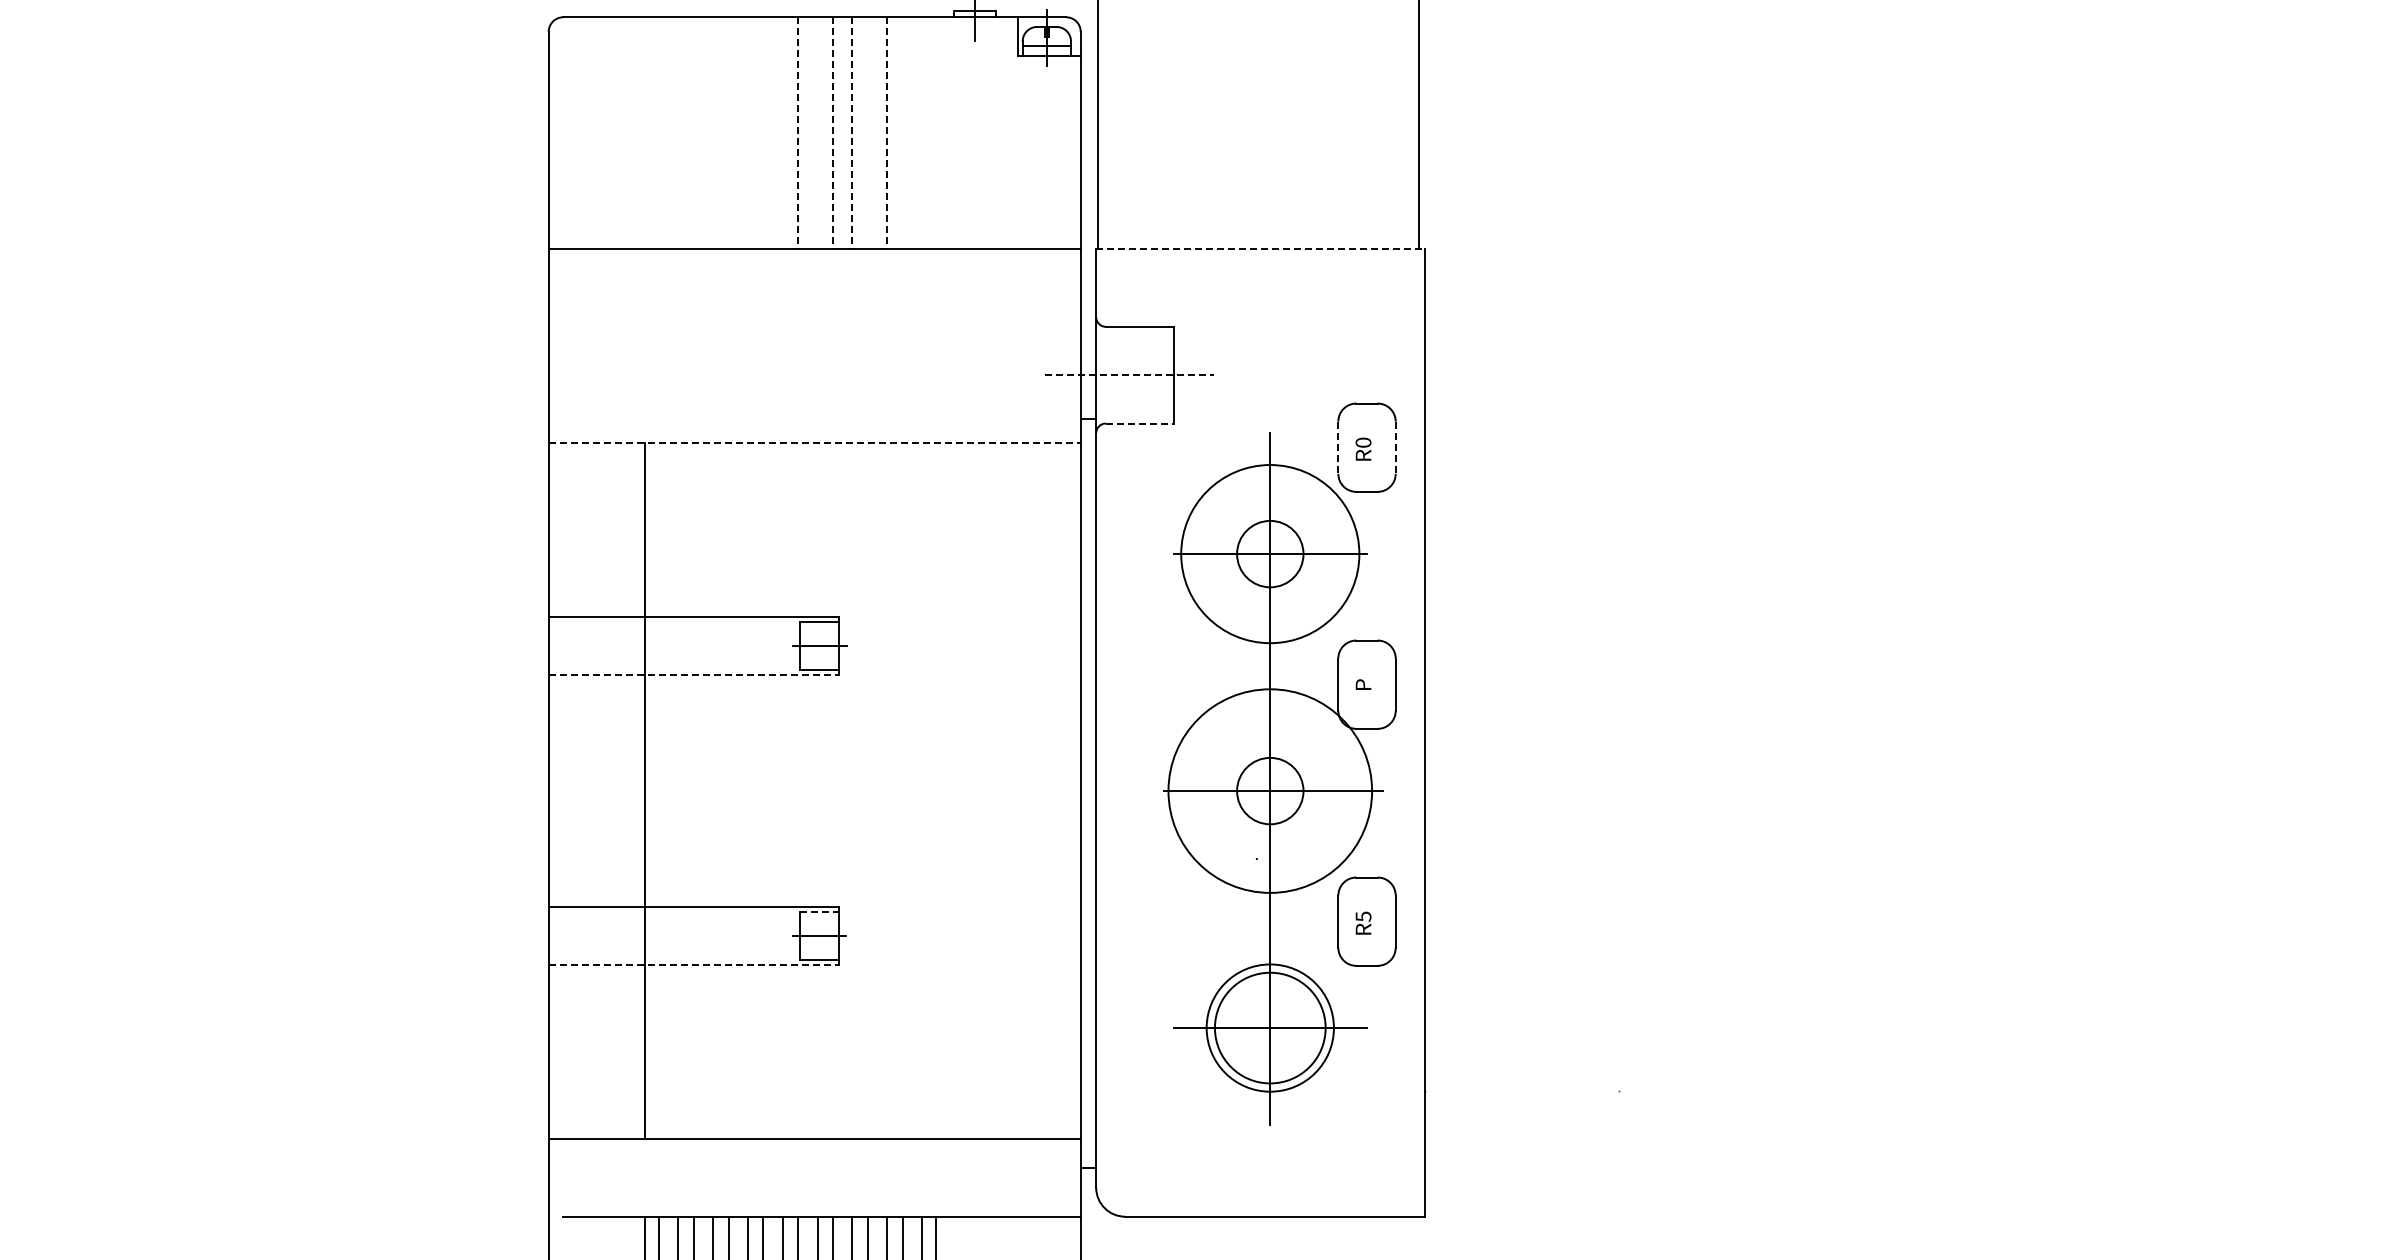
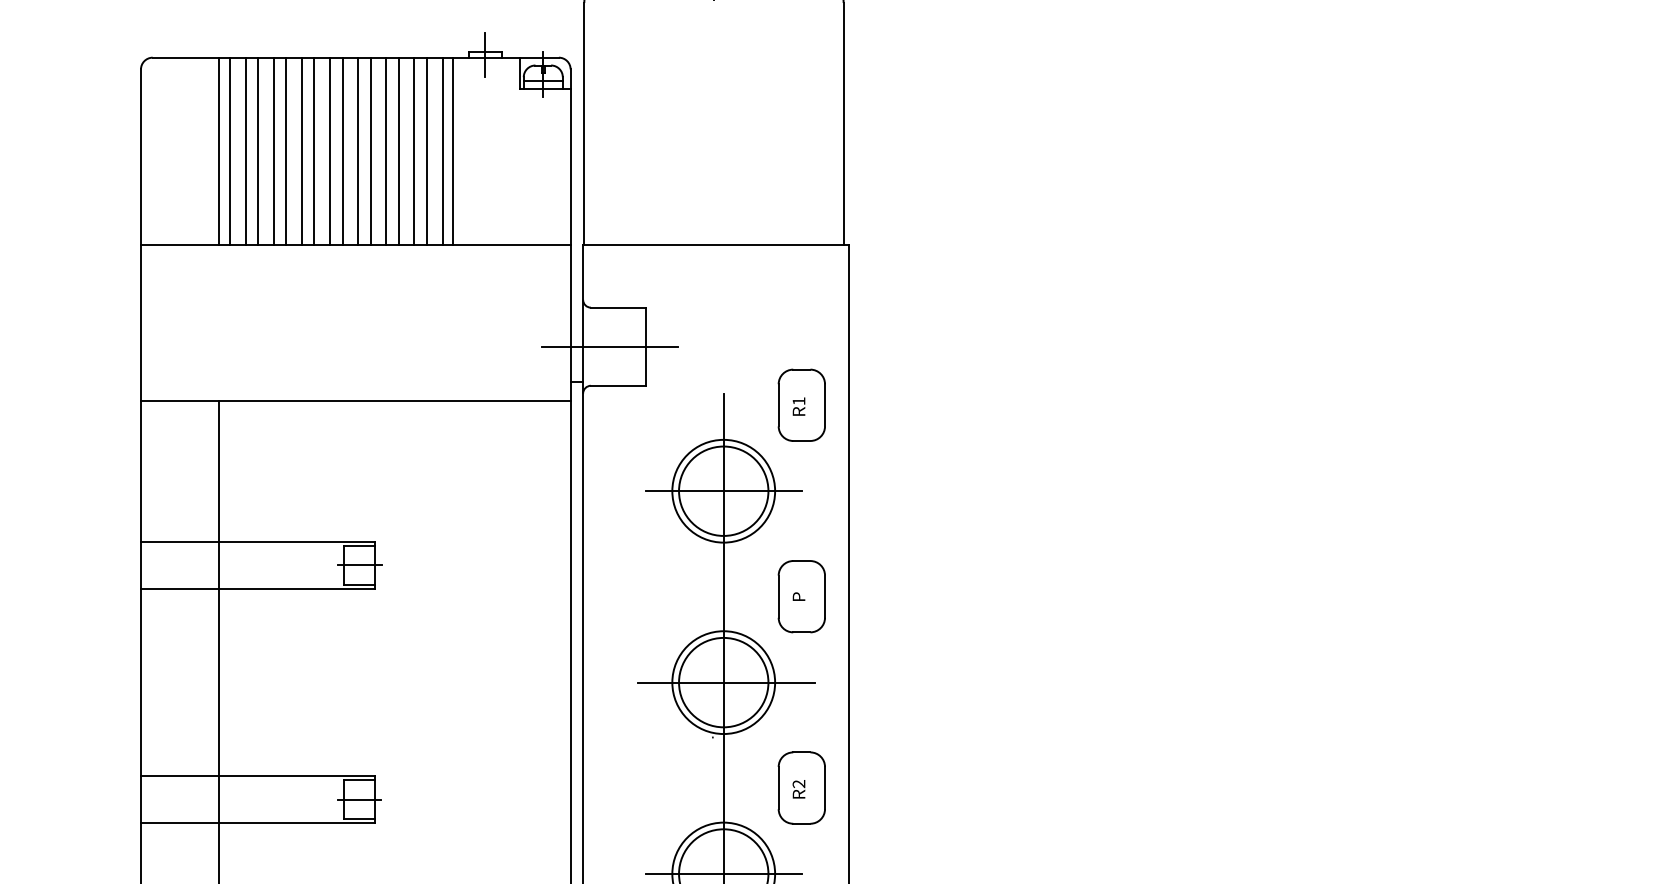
line: (645, 133) -> (219, 151), added
line: (658, 133) -> (229, 151), added
line: (678, 133) -> (245, 151), added
line: (693, 133) -> (257, 151), added
line: (713, 133) -> (274, 151), added
line: (728, 133) -> (286, 151), added
line: (747, 133) -> (301, 151), added
line: (763, 133) -> (314, 151), added
line: (782, 133) -> (329, 151), added
line: (798, 133) -> (342, 151), dashed -> solid
line: (817, 133) -> (358, 151), added
line: (833, 133) -> (370, 151), dashed -> solid
line: (852, 133) -> (386, 151), dashed -> solid
line: (867, 133) -> (398, 151), added
line: (887, 133) -> (414, 151), dashed -> solid
line: (902, 133) -> (426, 151), added
line: (922, 133) -> (442, 151), added
line: (935, 133) -> (453, 151), added
line: (1261, 249) -> (716, 245), dashed -> solid
line: (1129, 375) -> (610, 346), dashed -> solid
line: (1139, 423) -> (618, 385), dashed -> solid
line: (814, 442) -> (355, 401), dashed -> solid
text: (1363, 442) -> (799, 401), R0 -> R1
line: (1338, 448) -> (778, 405), dashed -> solid
line: (1395, 448) -> (824, 405), dashed -> solid
circle: (1269, 553) -> (723, 490), size x0.71
circle: (1269, 553) -> (723, 490), size x1.67
line: (694, 675) -> (258, 589), dashed -> solid
circle: (1269, 790) -> (723, 682), size x0.62
circle: (1269, 790) -> (723, 682), size x1.67
line: (820, 912) -> (360, 780), dashed -> solid
text: (1363, 916) -> (799, 783), R5 -> R2
line: (694, 965) -> (258, 823), dashed -> solid

